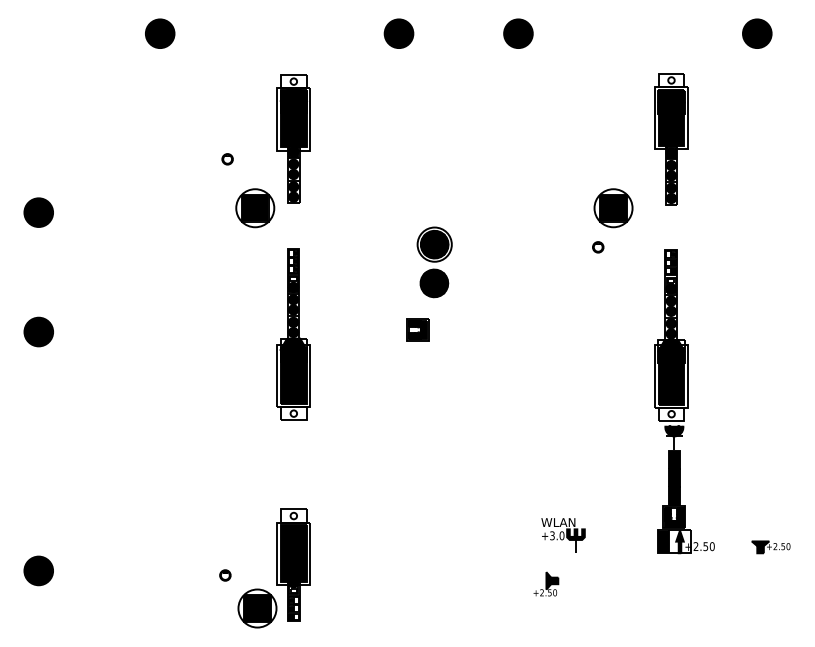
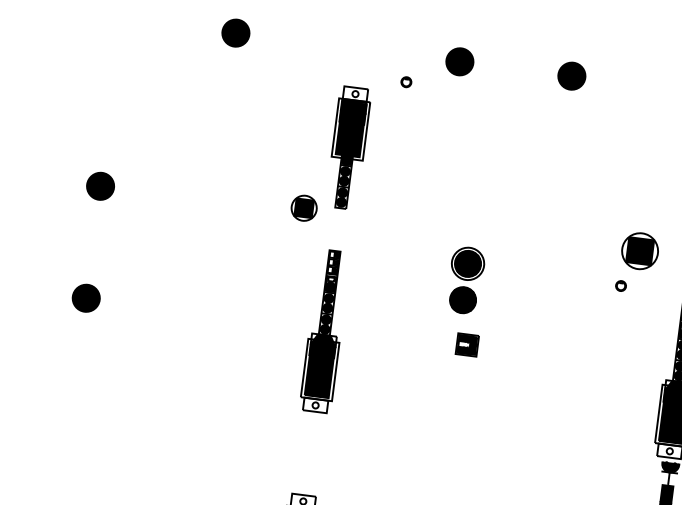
part: (227, 159) -> (406, 82), moved
part: (255, 208) -> (304, 208), size x0.7
part: (417, 329) -> (467, 344), moved

